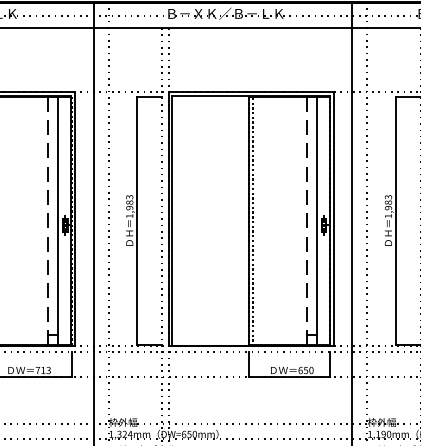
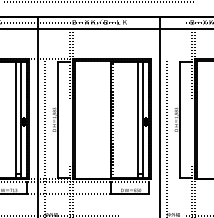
line: (47, 219) -> (15, 119), dashed -> solid
line: (305, 219) -> (137, 119), dashed -> solid

